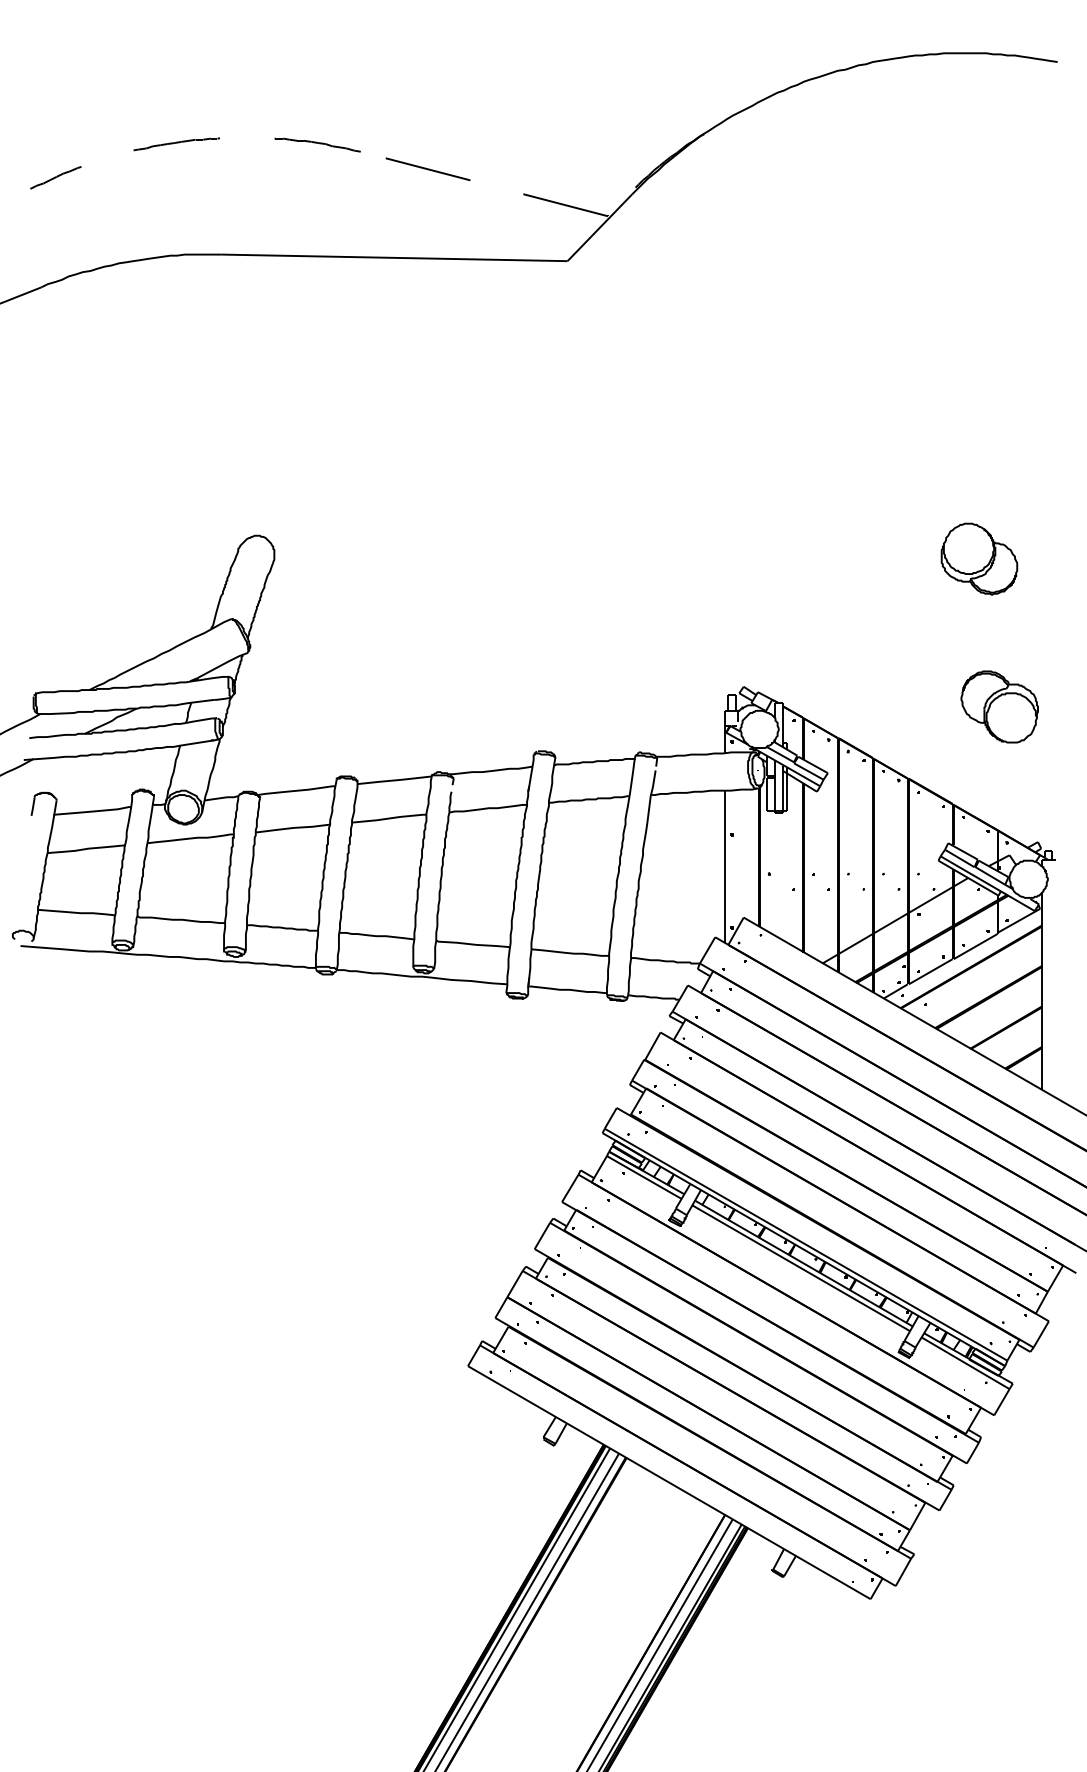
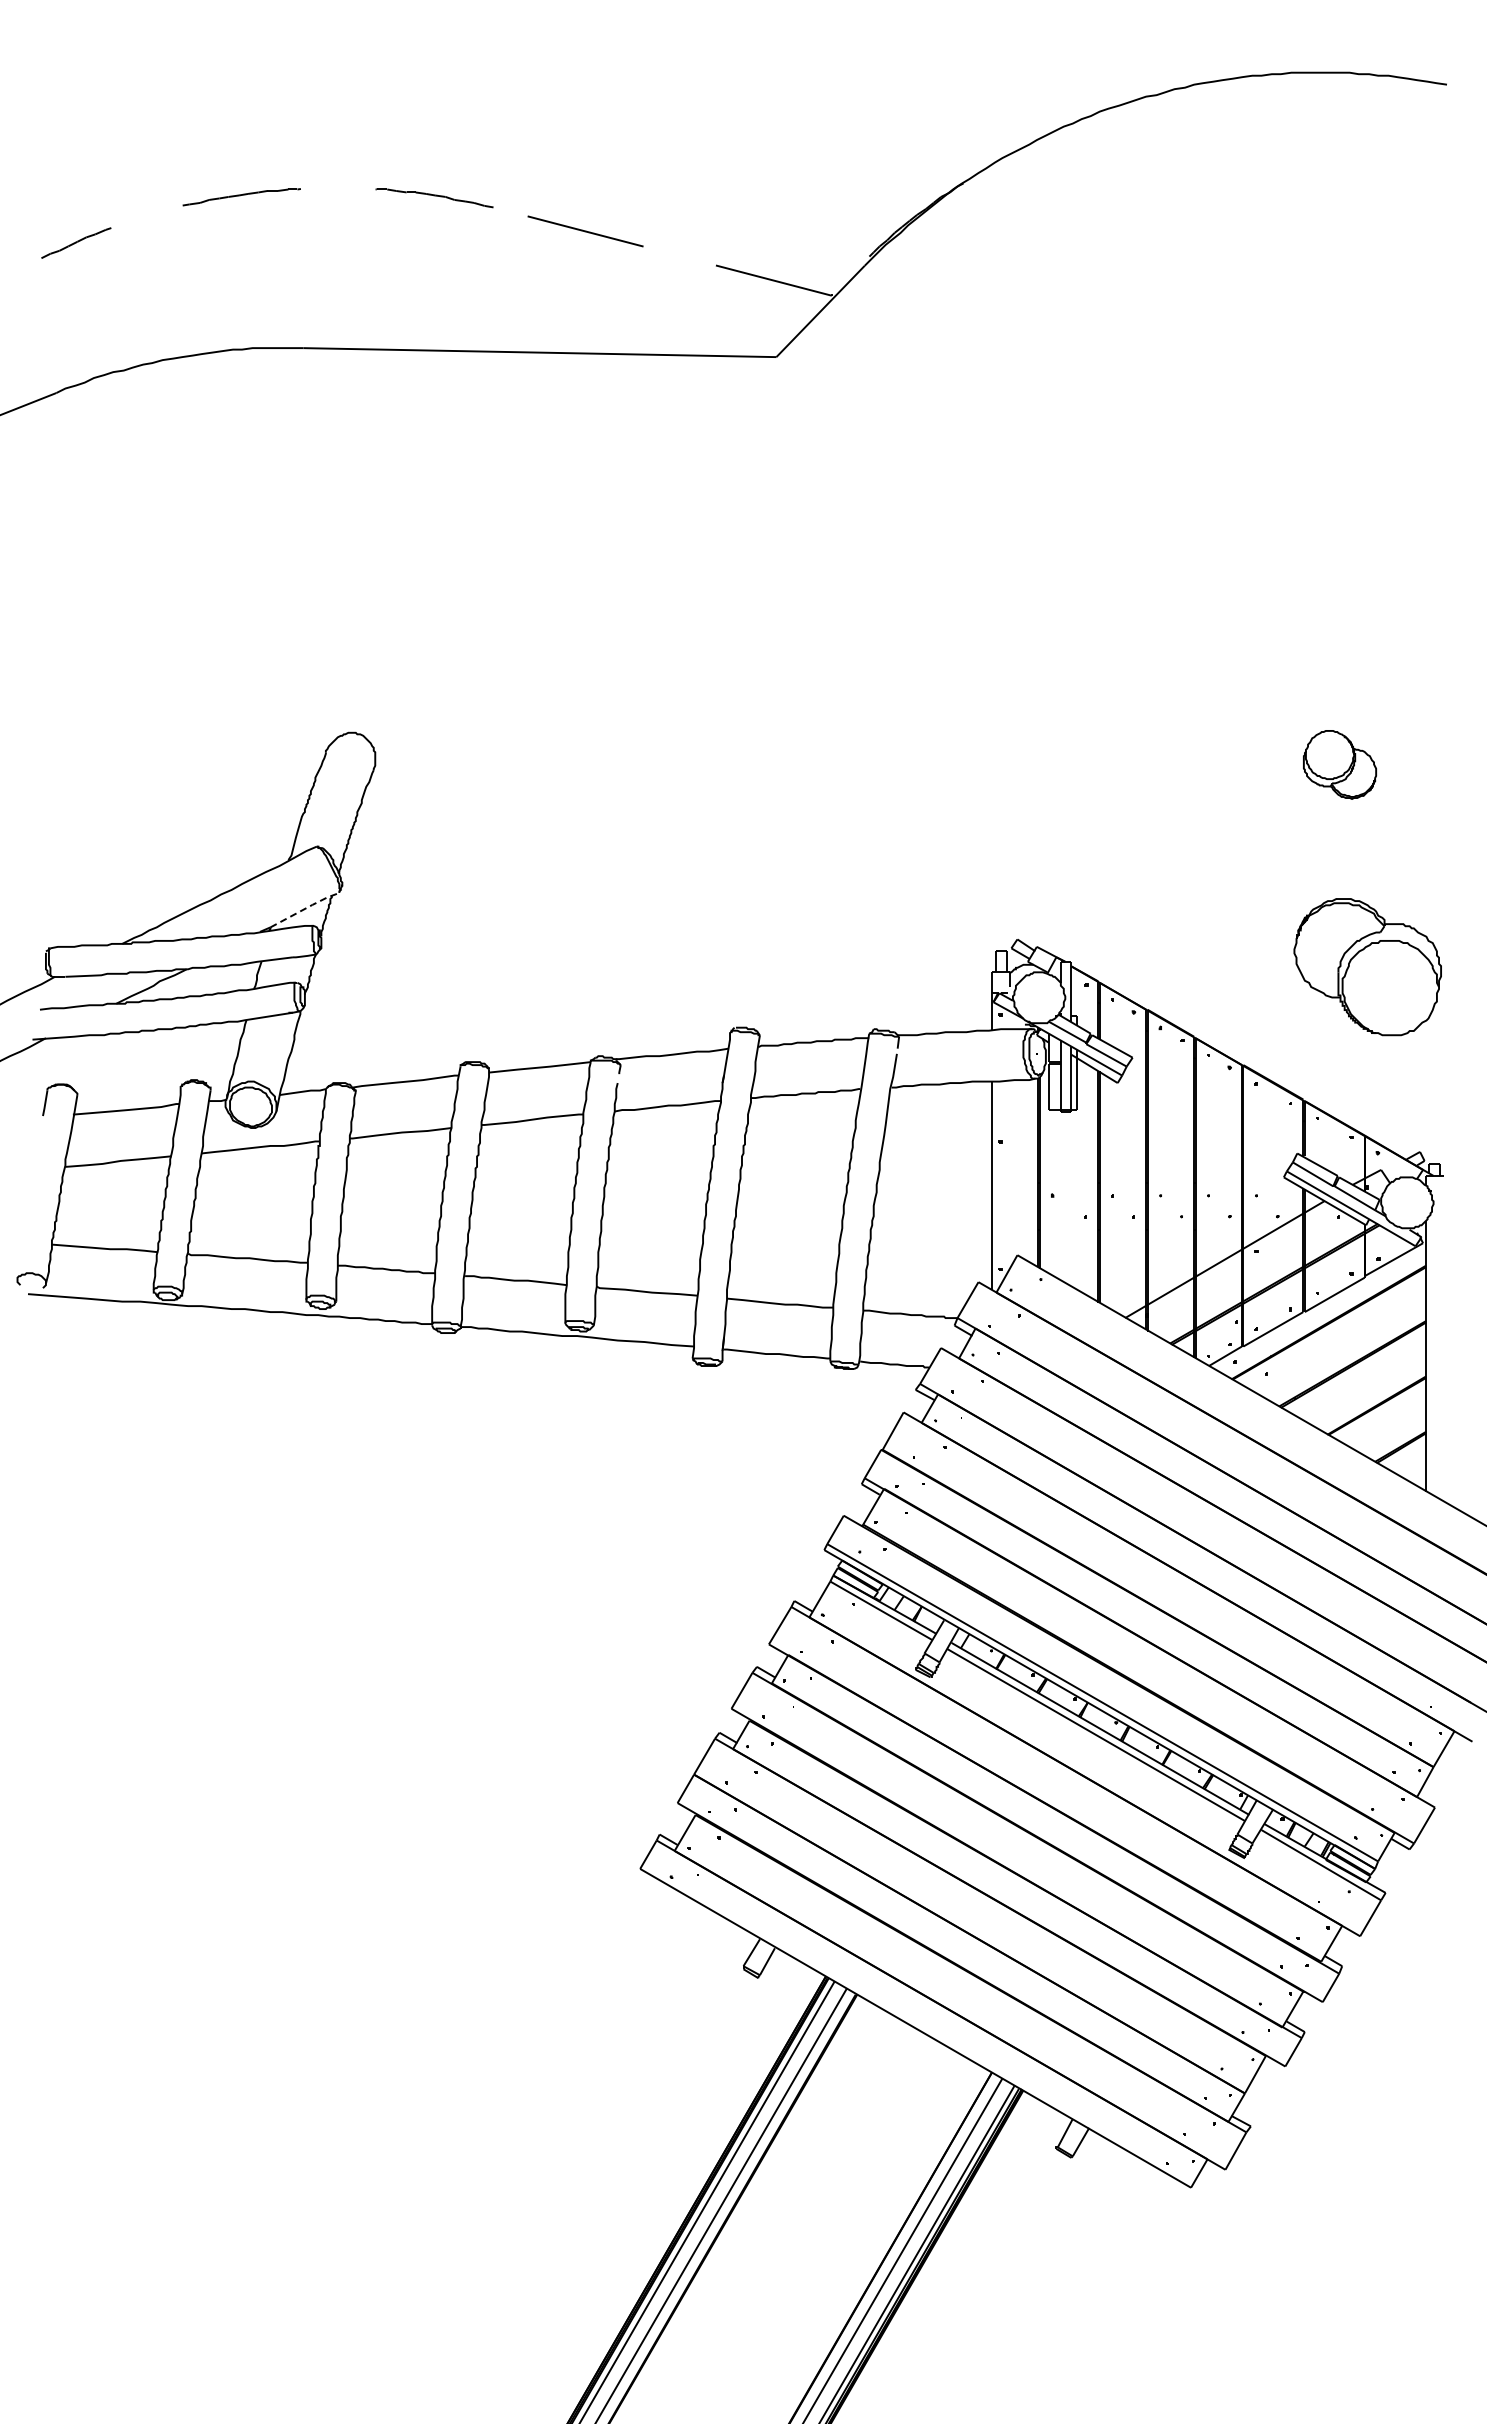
part: (979, 558) -> (1339, 764), size x0.7
line: (223, 664) -> (305, 908), solid -> dashed
part: (999, 706) -> (1367, 966), size x1.4

